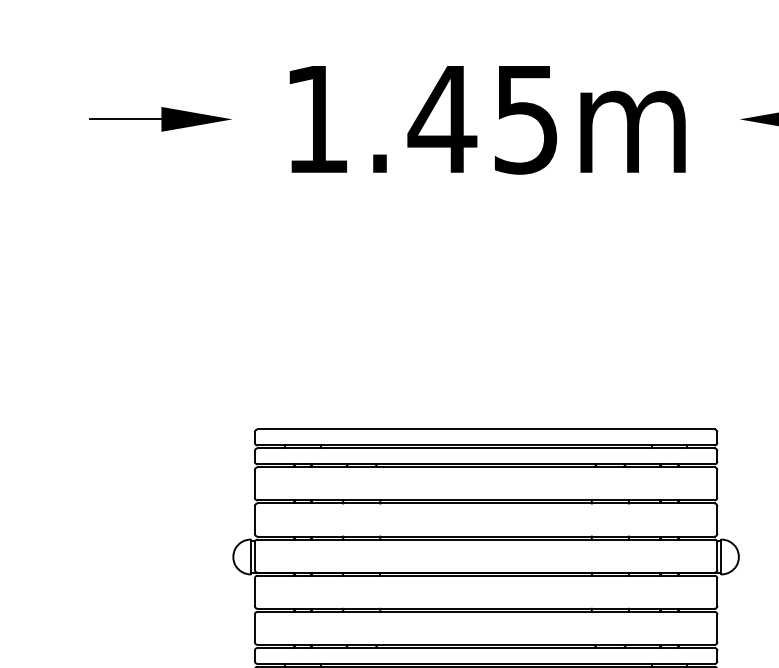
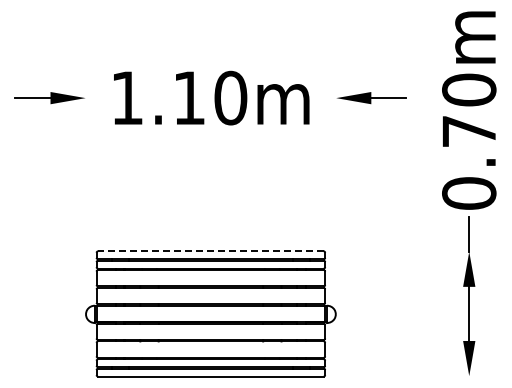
text: (483, 118) -> (209, 97), 1.45m -> 1.10m
line: (485, 429) -> (210, 251), solid -> dashed

